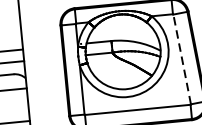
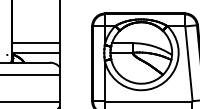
line: (181, 59) -> (188, 63), dashed -> solid

